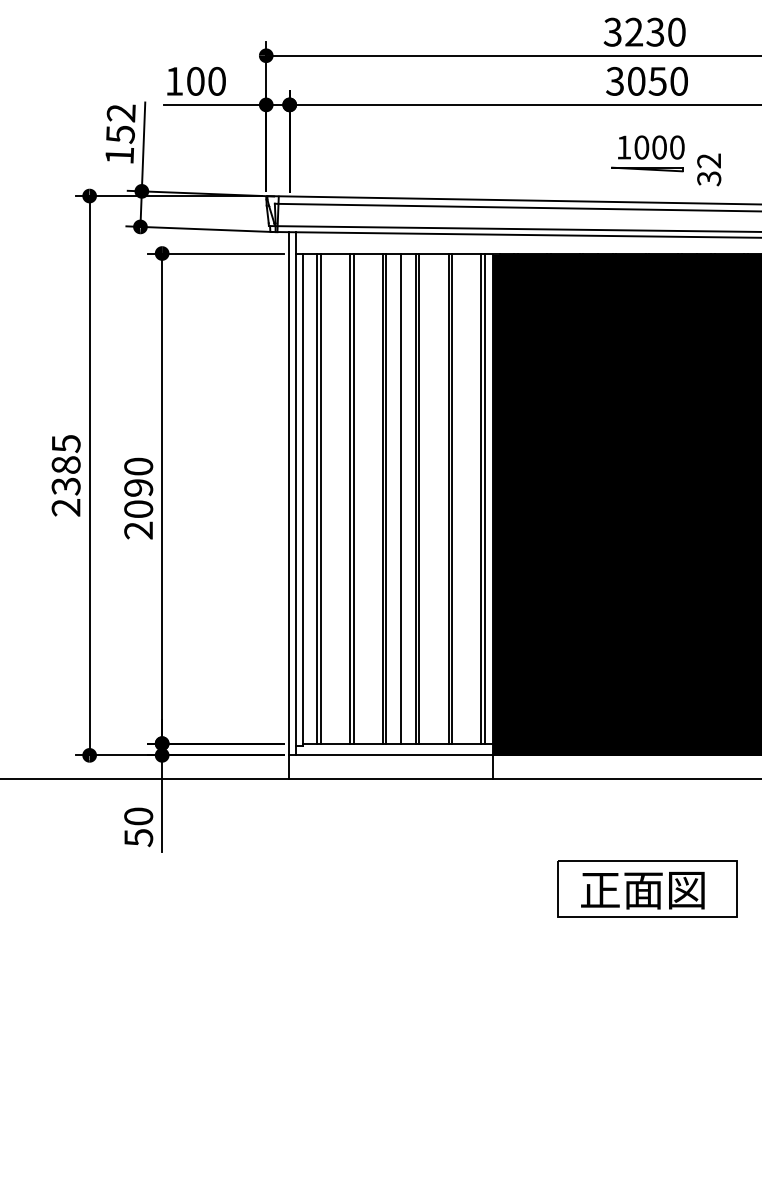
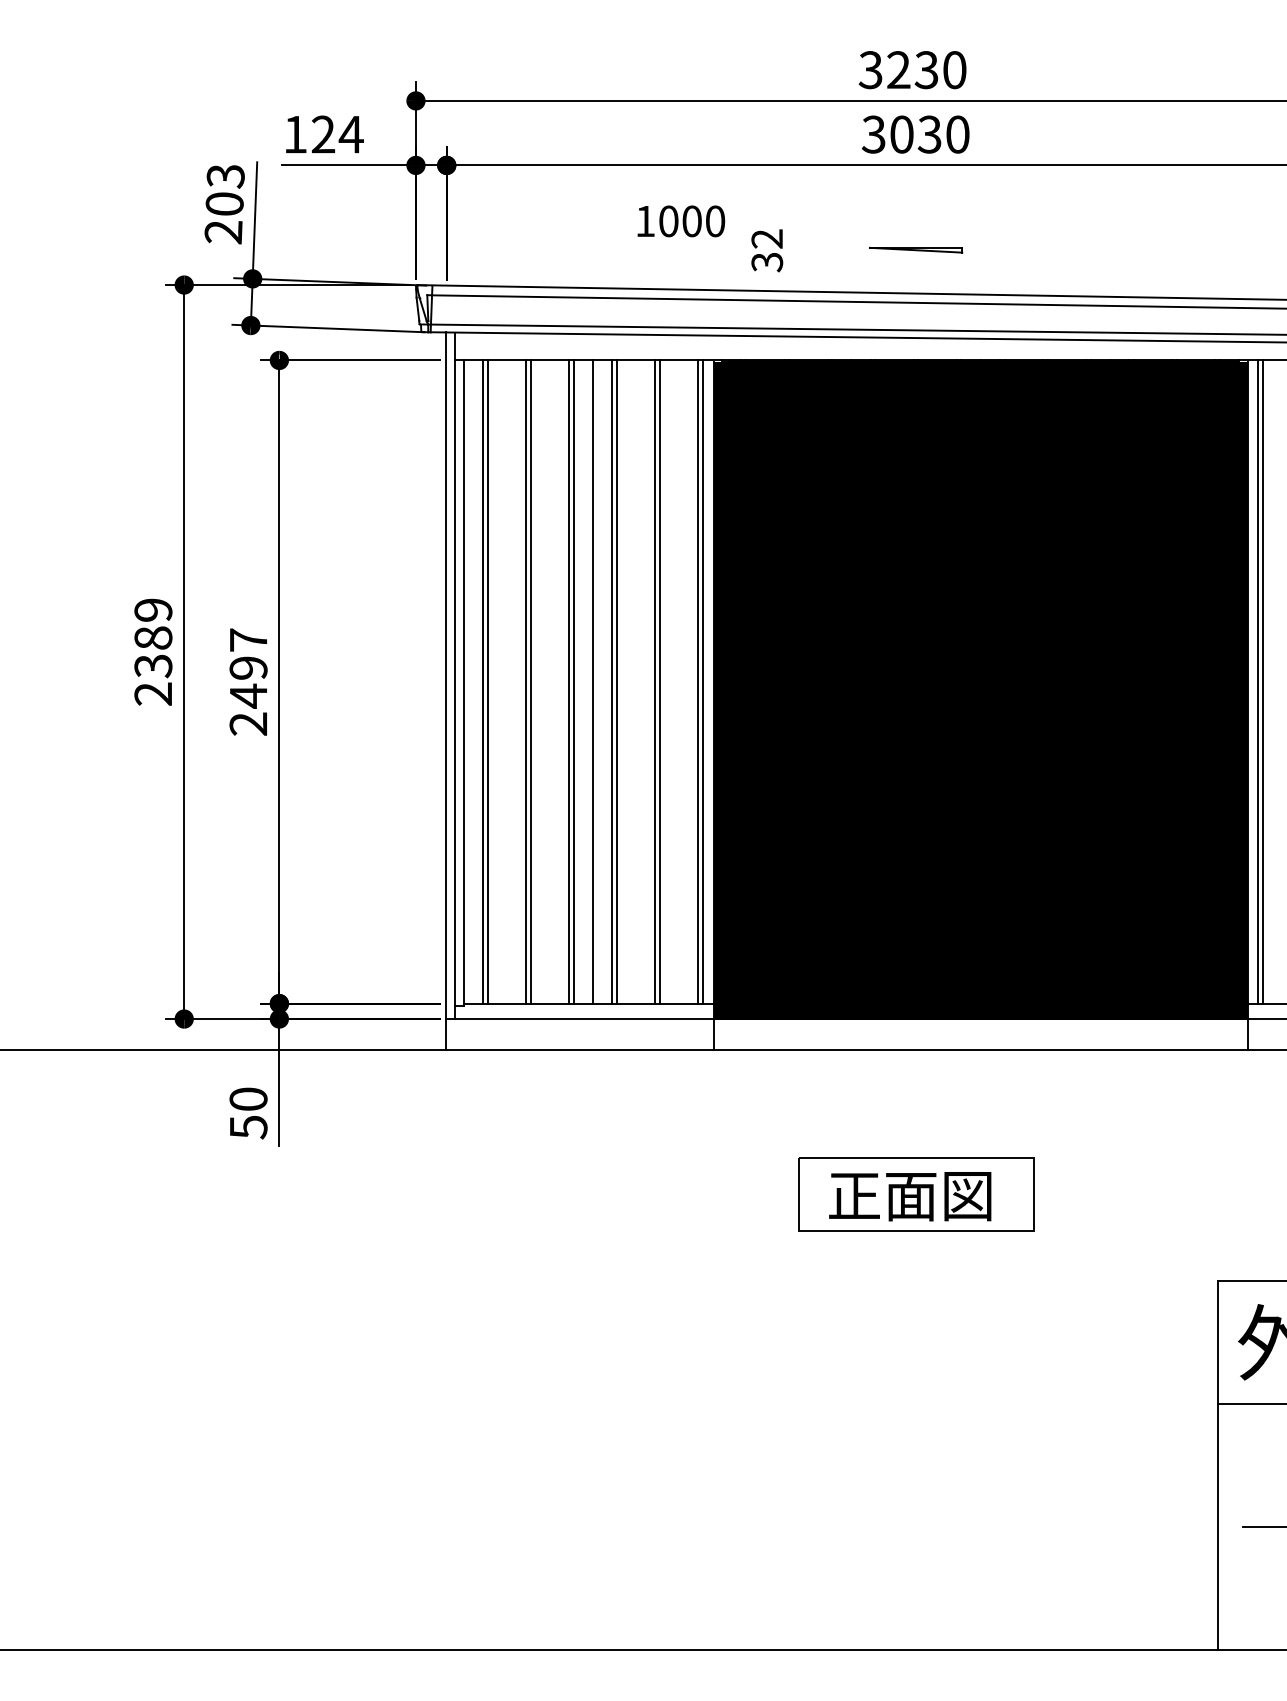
text: (206, 81) -> (337, 134), 100 -> 124
text: (657, 81) -> (929, 134), 3050 -> 3030
text: (120, 134) -> (224, 204), 152 -> 203
text: (651, 147) -> (681, 221), moved
text: (709, 169) -> (767, 250), moved
text: (66, 444) -> (153, 610), 2385 -> 2389
text: (138, 488) -> (248, 668), 2090 -> 2497

